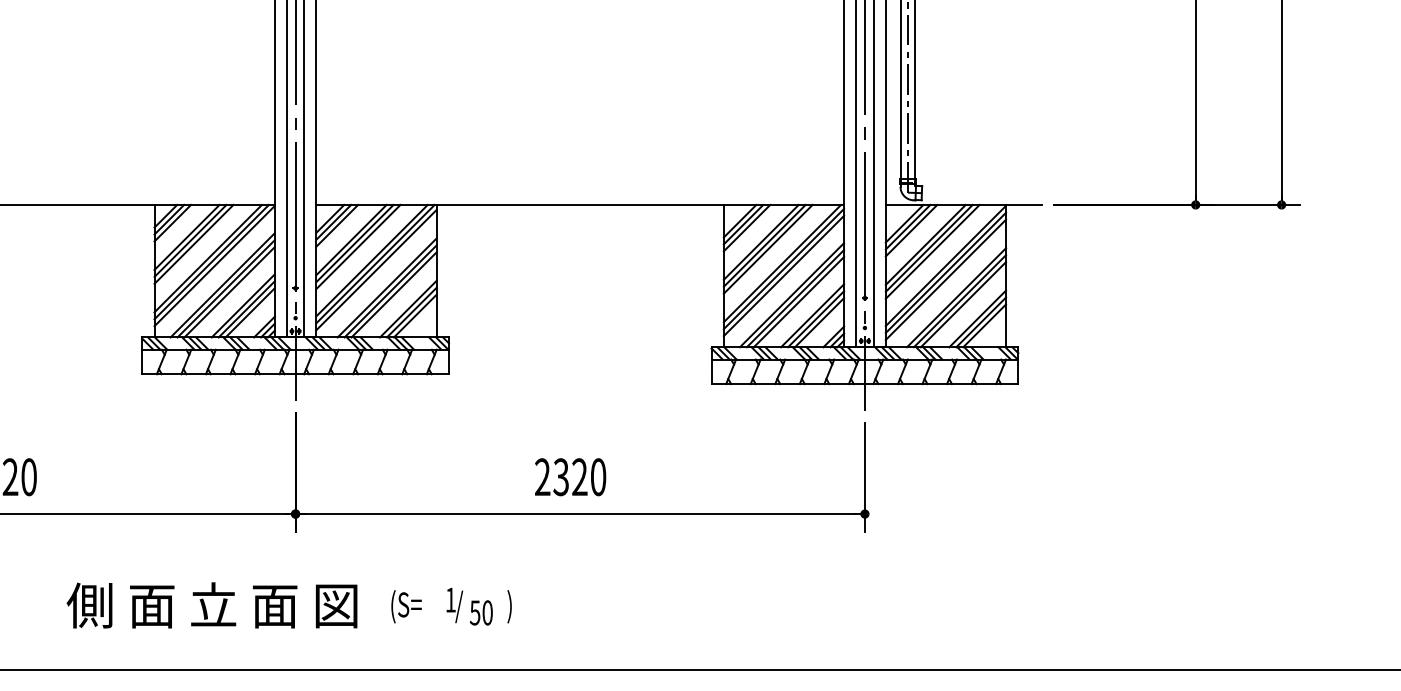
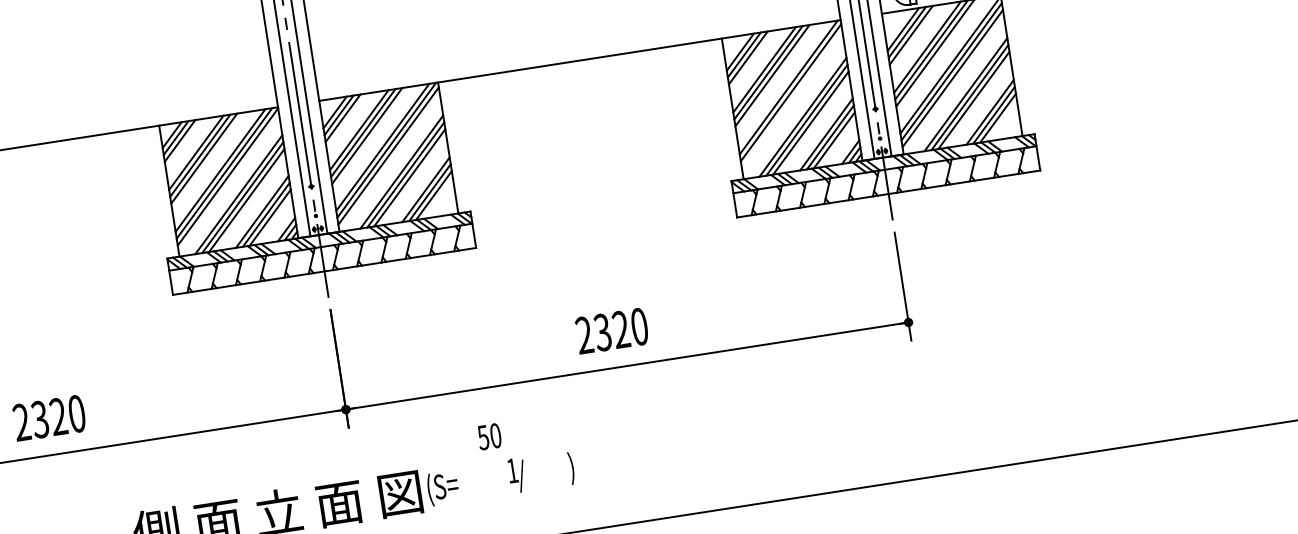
line: (783, 275) -> (791, 99), removed
text: (406, 606) -> (442, 488), moved
text: (480, 612) -> (488, 436), moved

